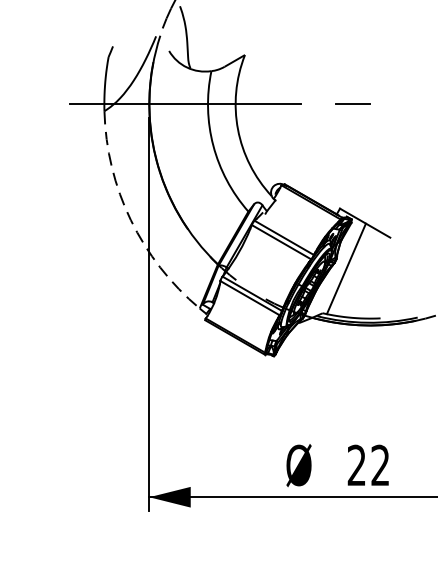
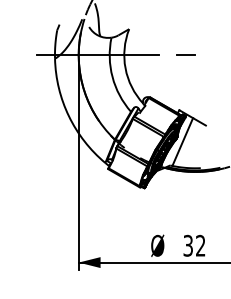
arc: (129, 220) -> (68, 116), dashed -> solid
text: (355, 464) -> (187, 245), 22 -> 32

